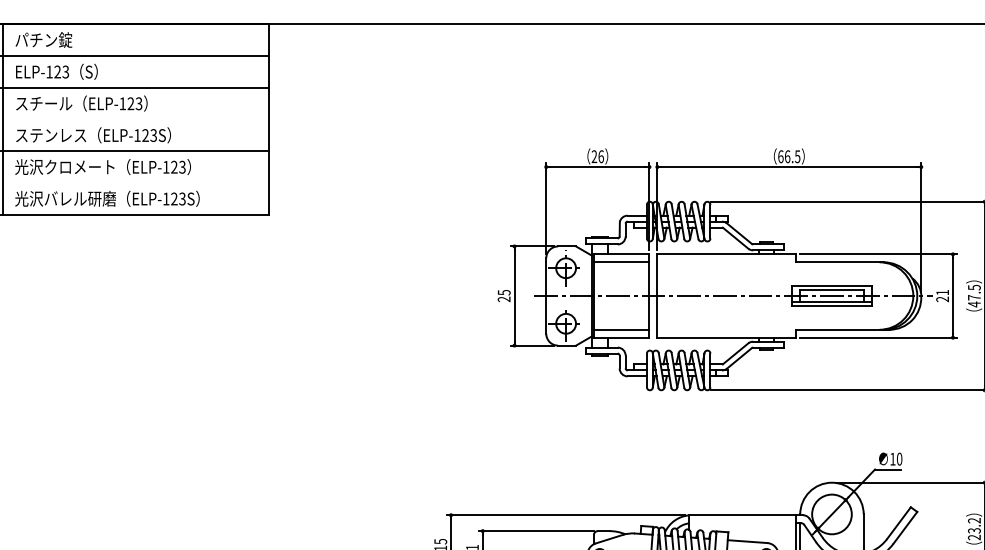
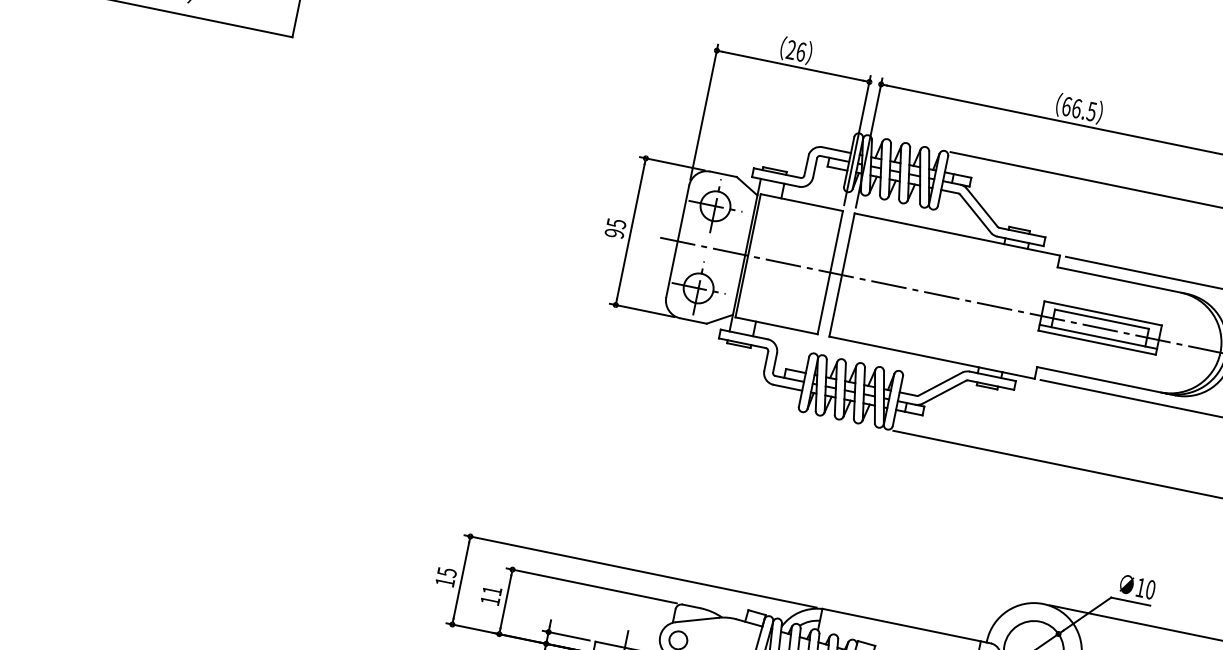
line: (621, 262) -> (799, 214), removed
text: (504, 299) -> (614, 233), 25 -> 95
line: (621, 329) -> (778, 313), removed

